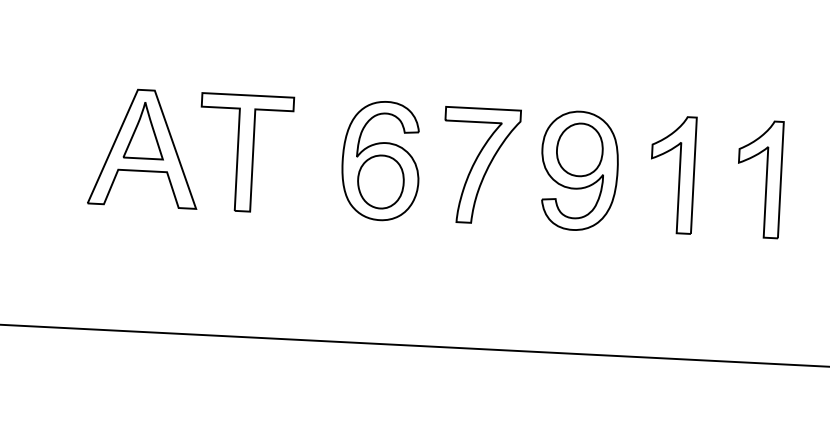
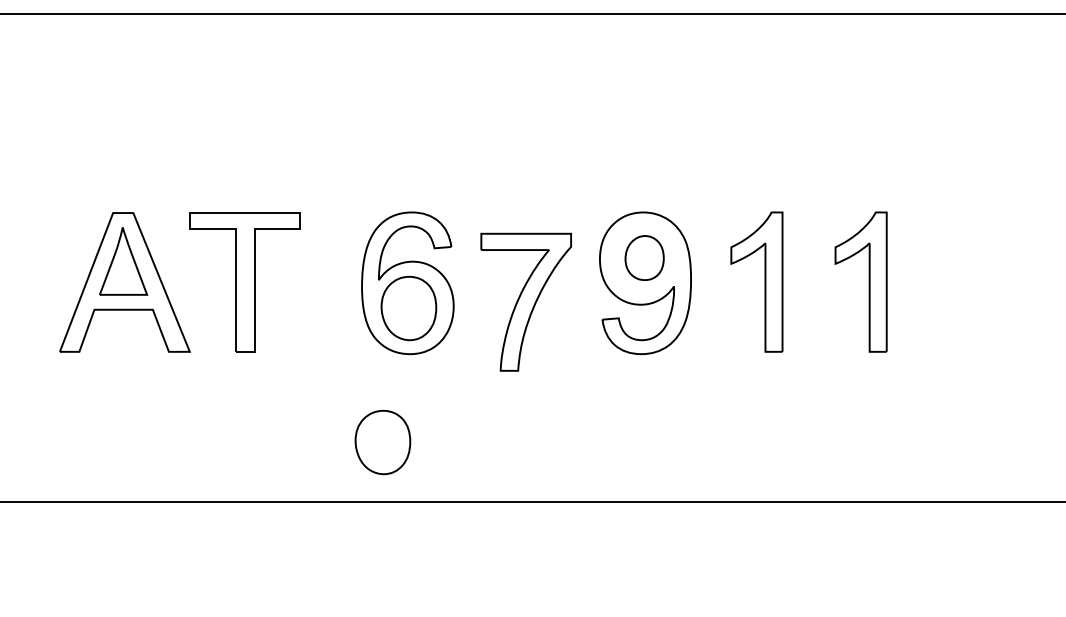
part: (579, 149) -> (644, 257), size x0.7
part: (480, 165) -> (525, 301), moved
part: (353, 292) -> (382, 442), added

